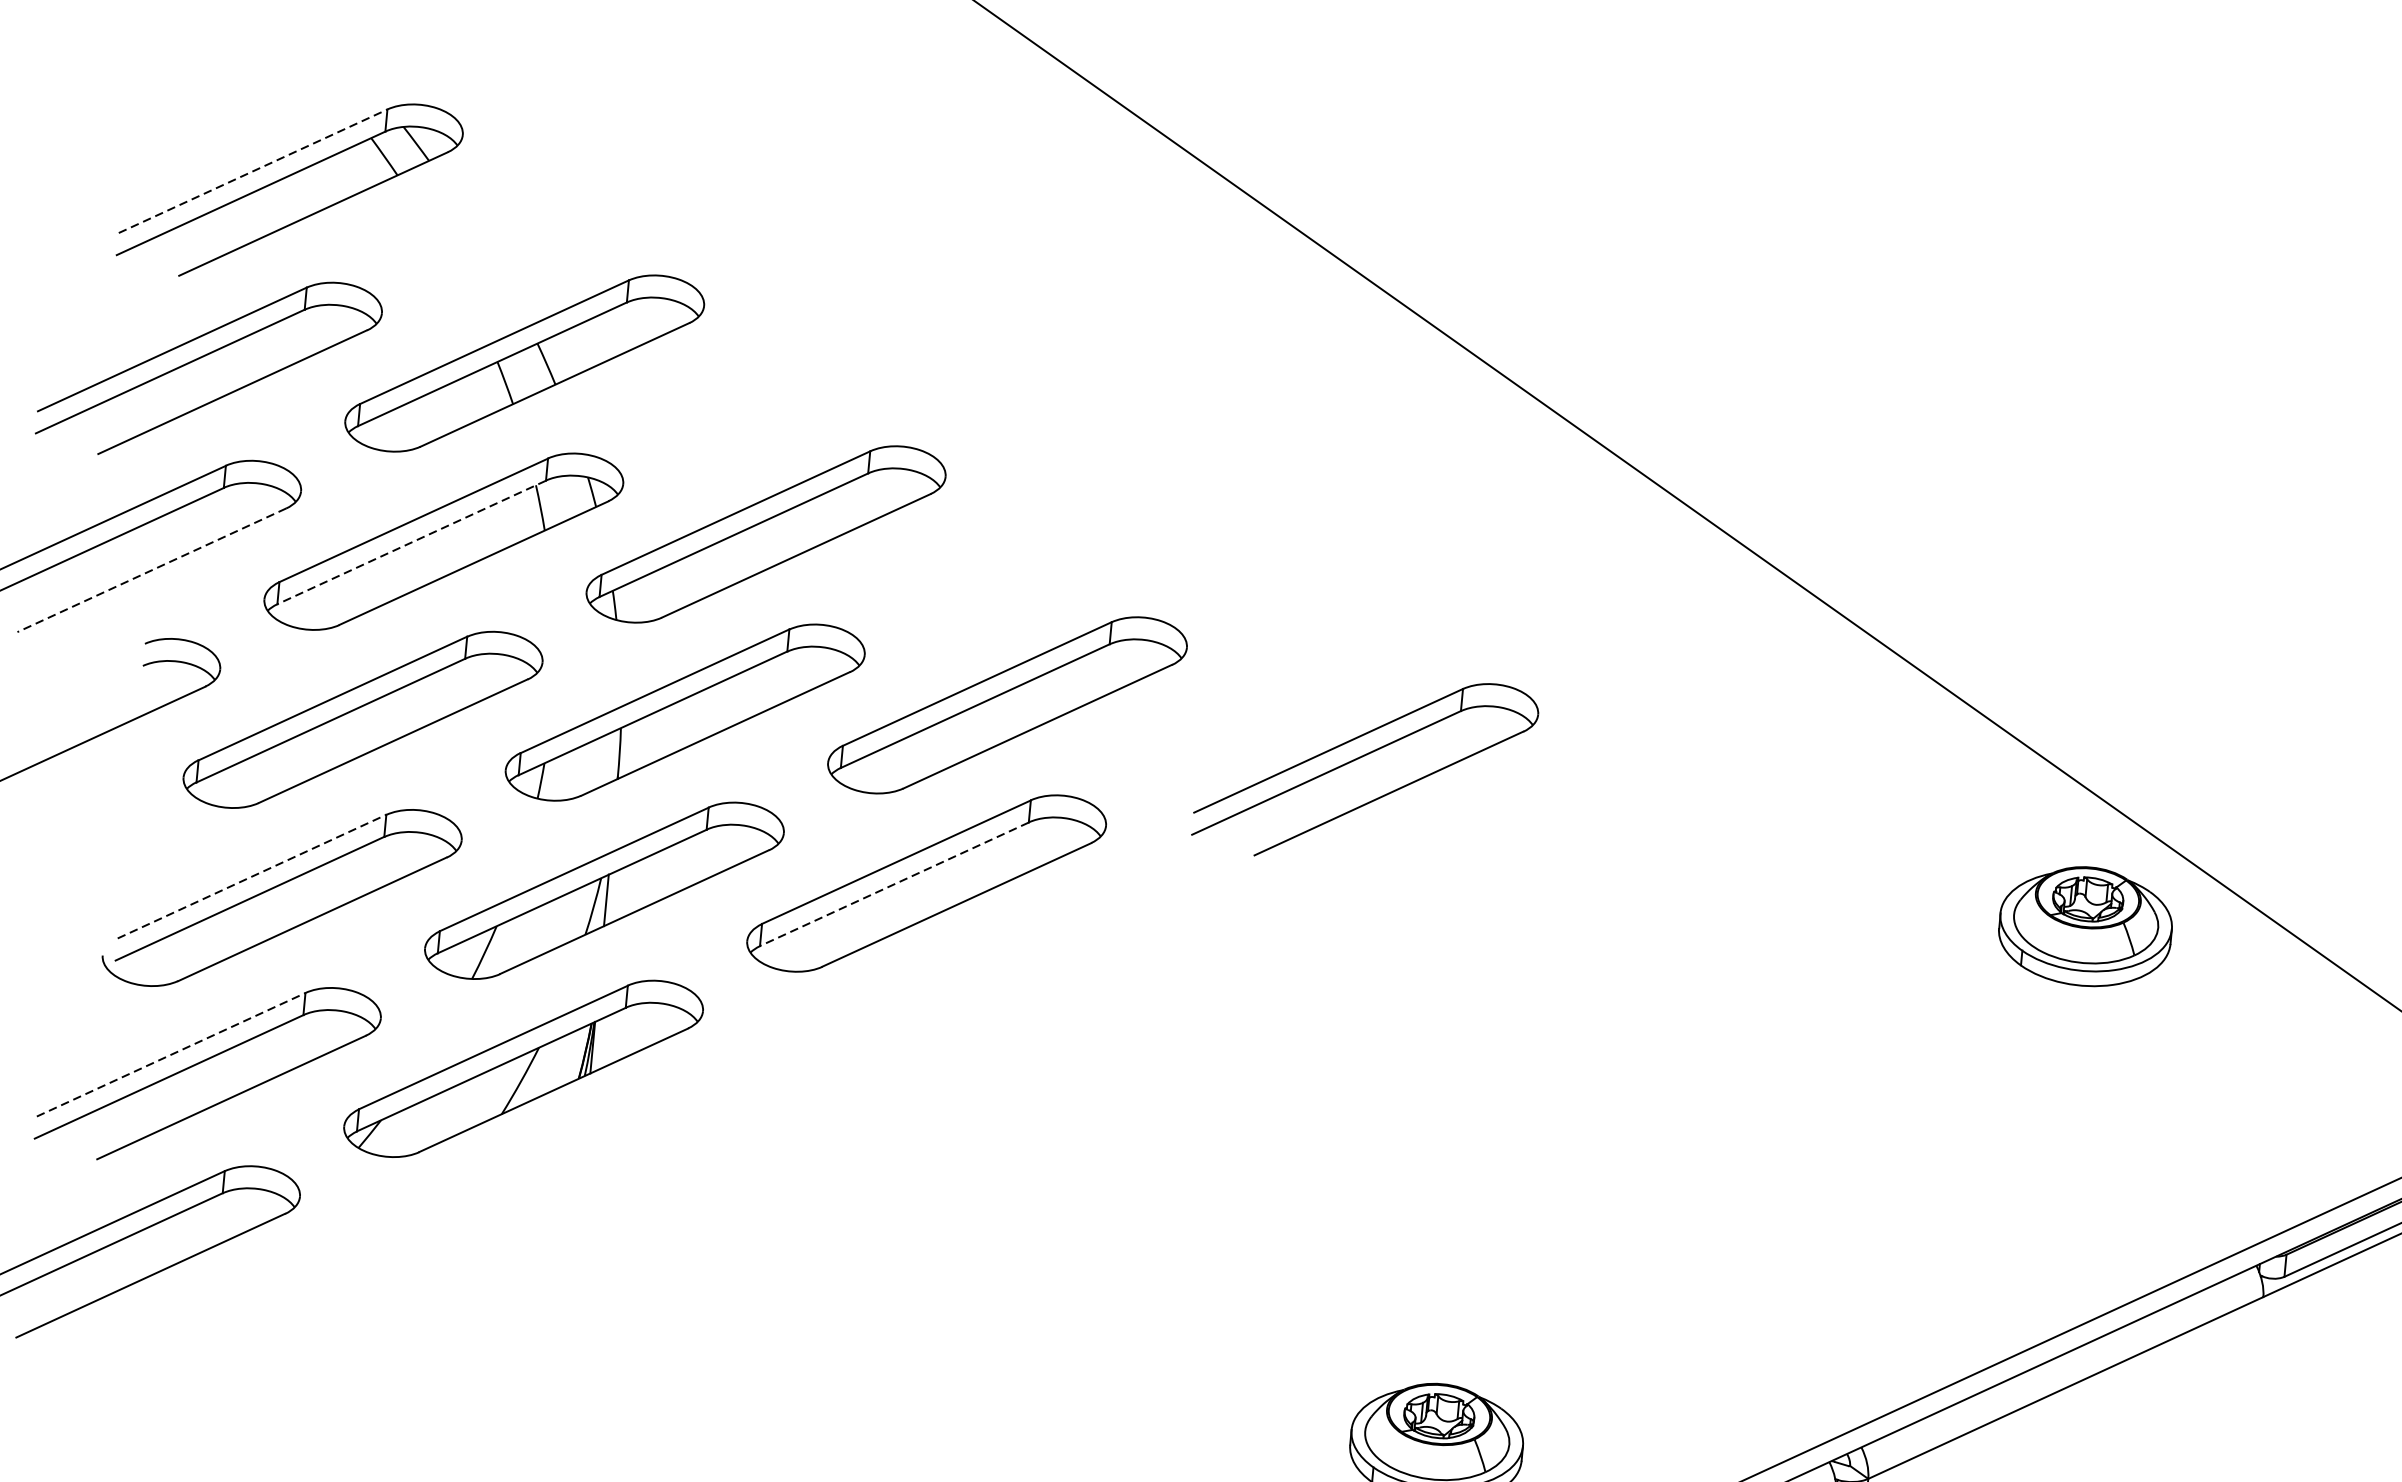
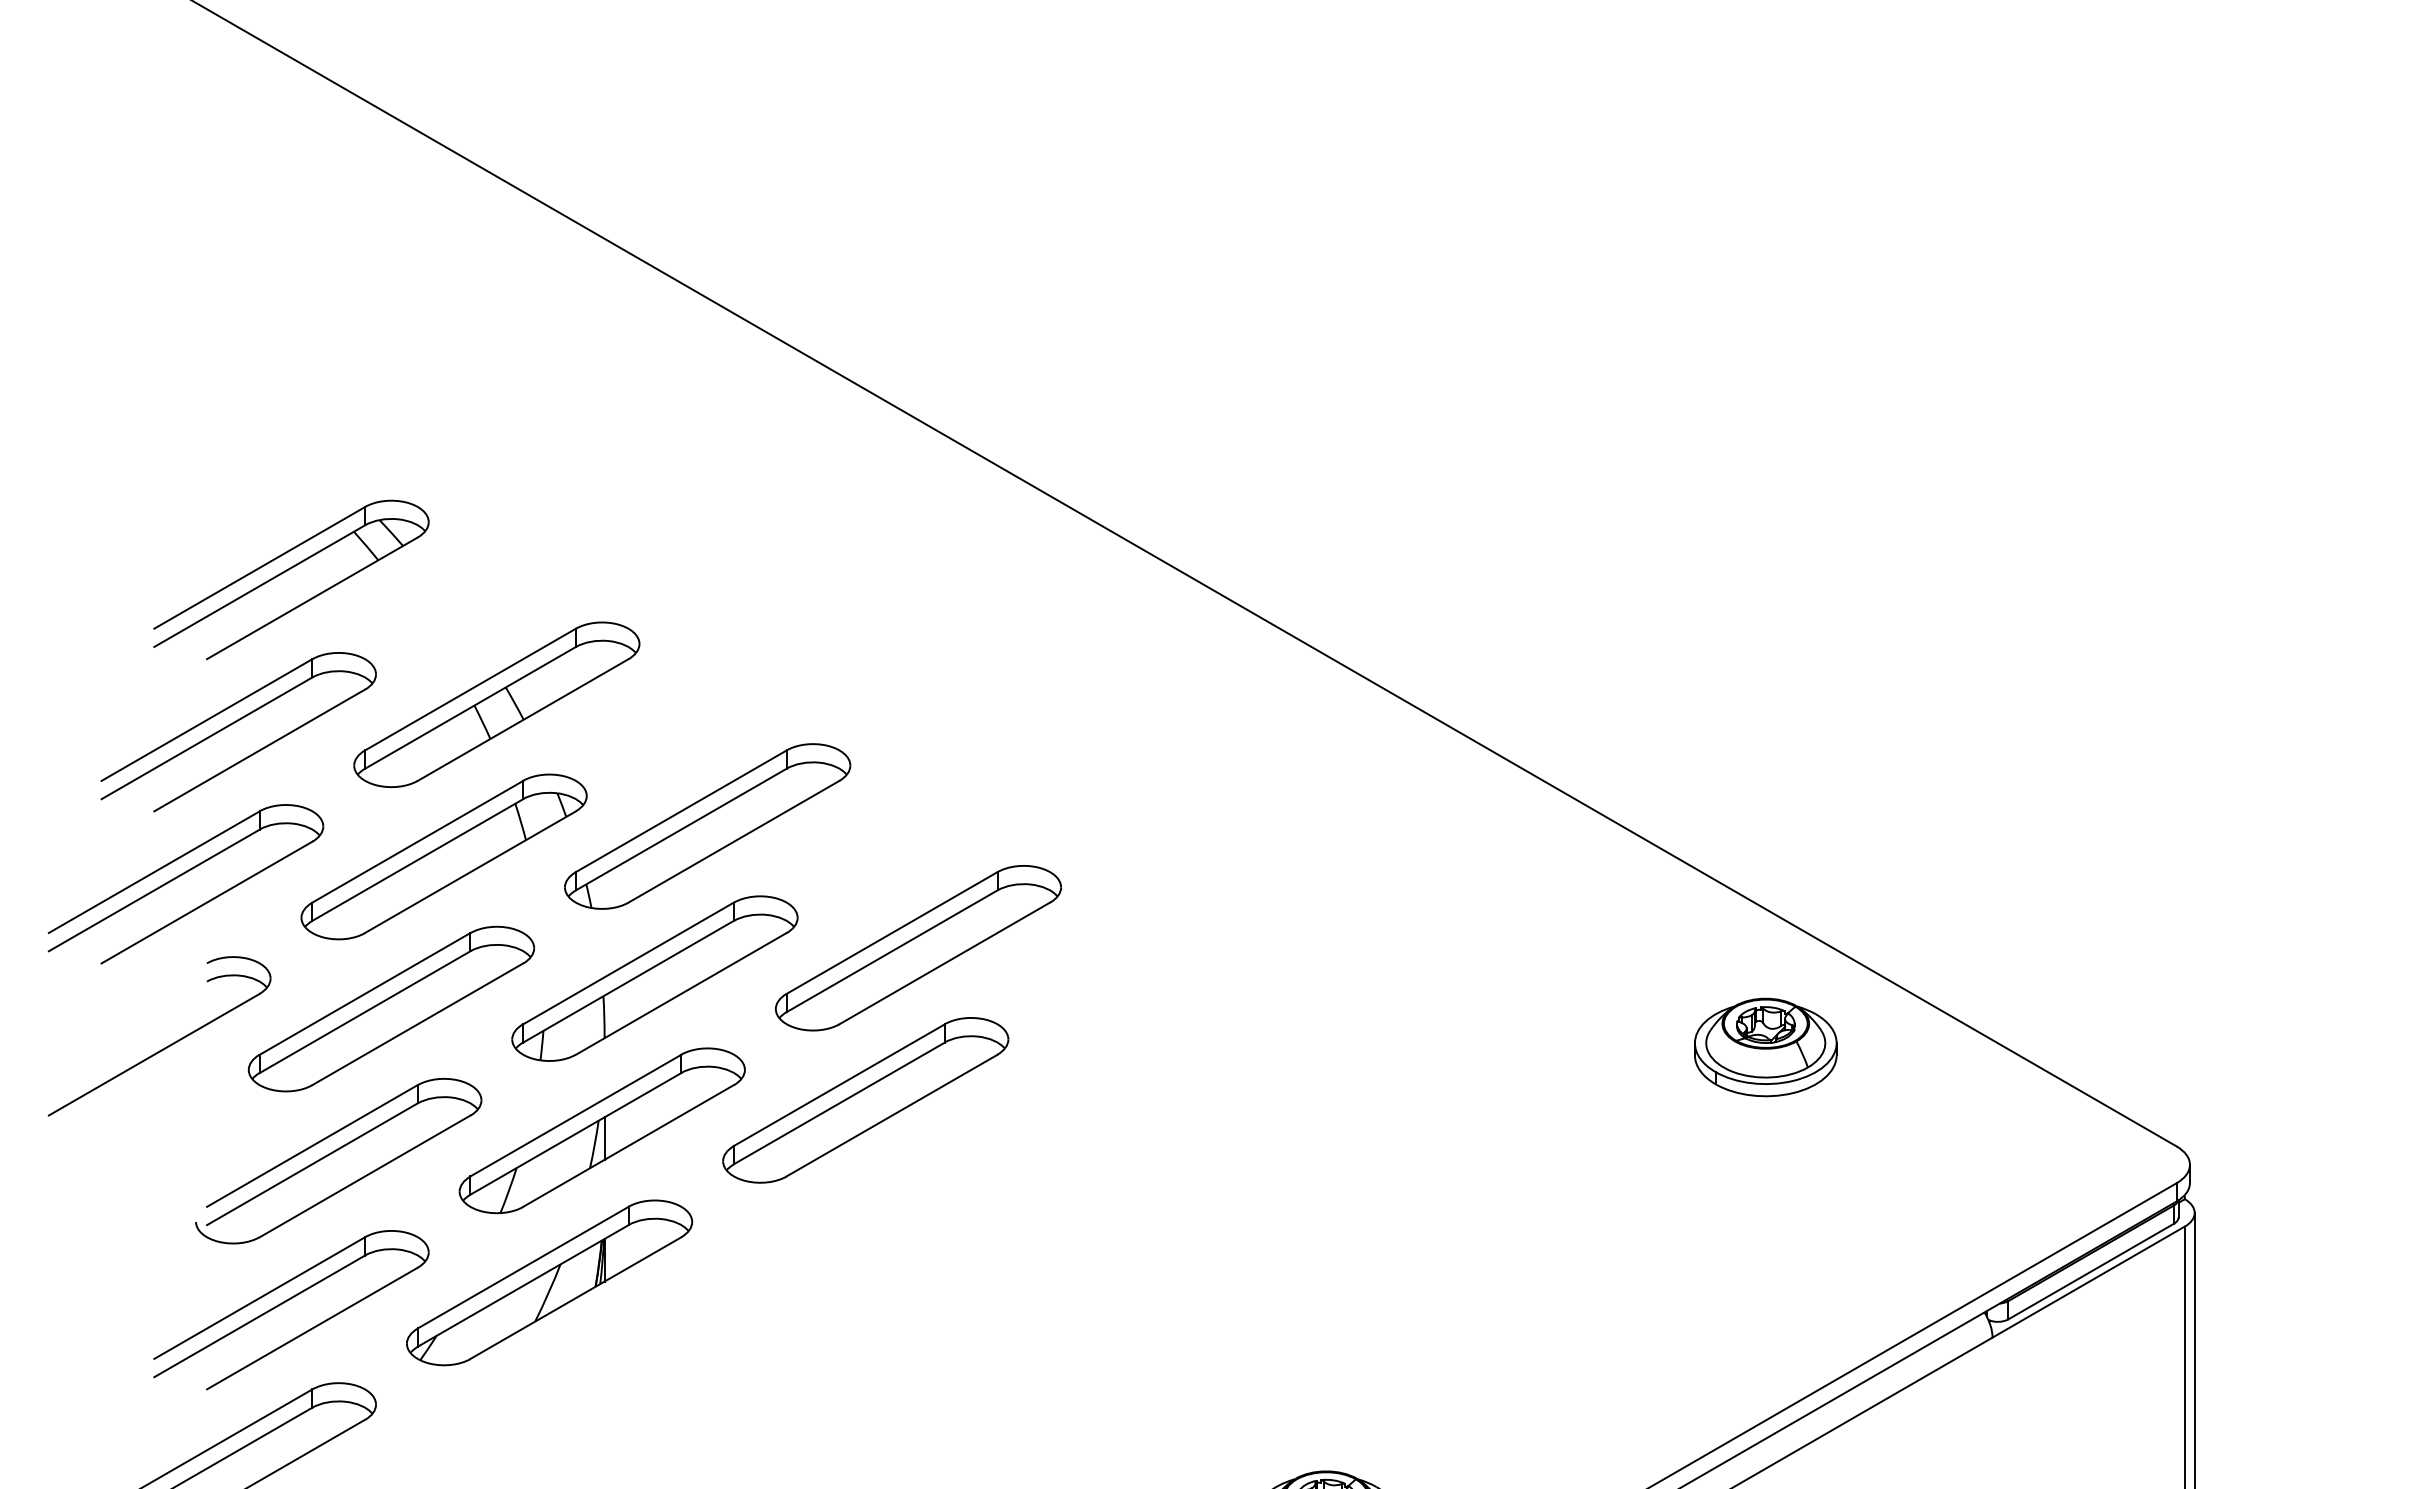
line: (252, 170) -> (259, 567), dashed -> solid
line: (411, 543) -> (417, 860), dashed -> solid
line: (152, 570) -> (207, 902), dashed -> solid
part: (1360, 759) -> (1211, 965), removed
line: (252, 876) -> (312, 1145), dashed -> solid
line: (894, 884) -> (839, 1103), dashed -> solid
part: (2085, 926) -> (1765, 1047), moved
line: (170, 1055) -> (259, 1298), dashed -> solid

